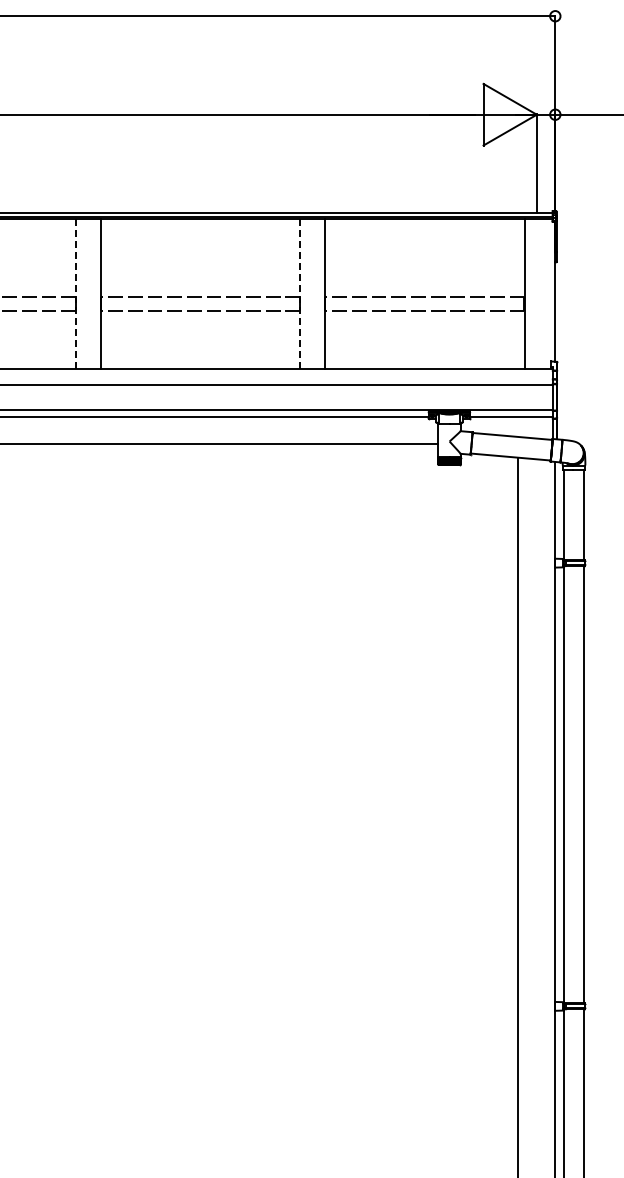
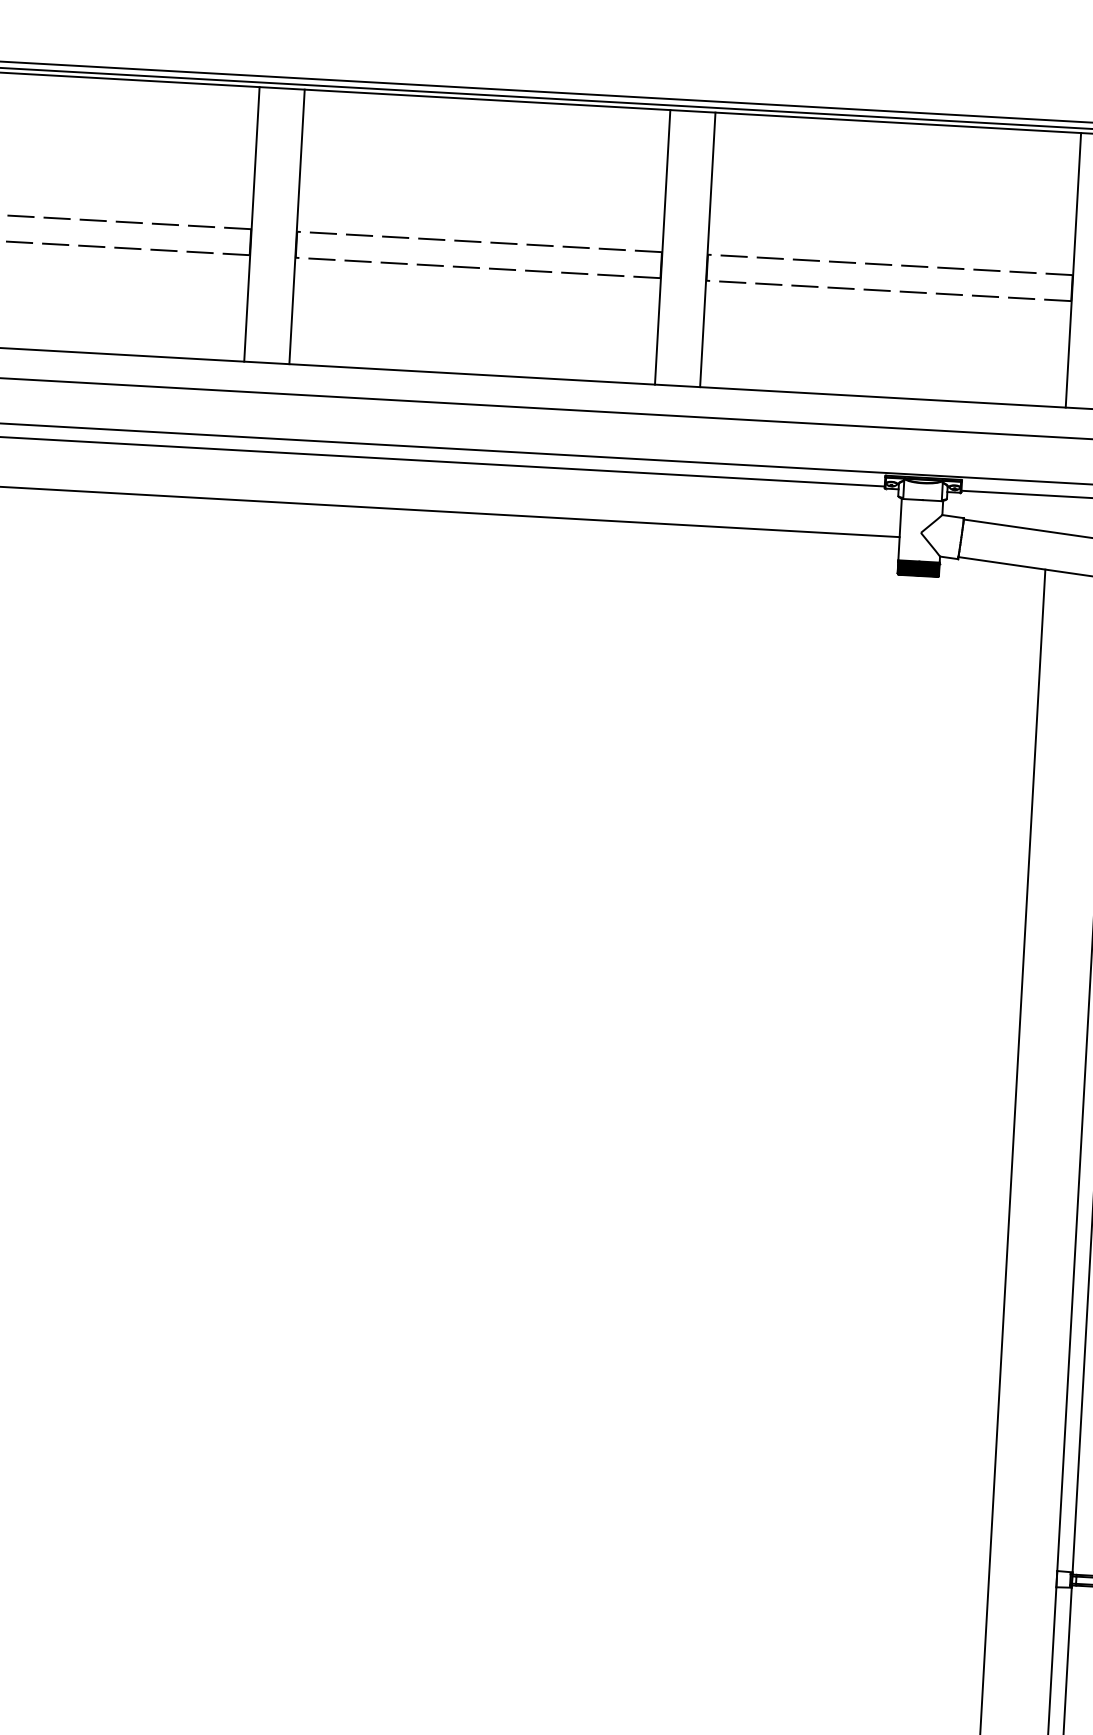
line: (76, 294) -> (252, 225), dashed -> solid
line: (300, 294) -> (662, 248), dashed -> solid

